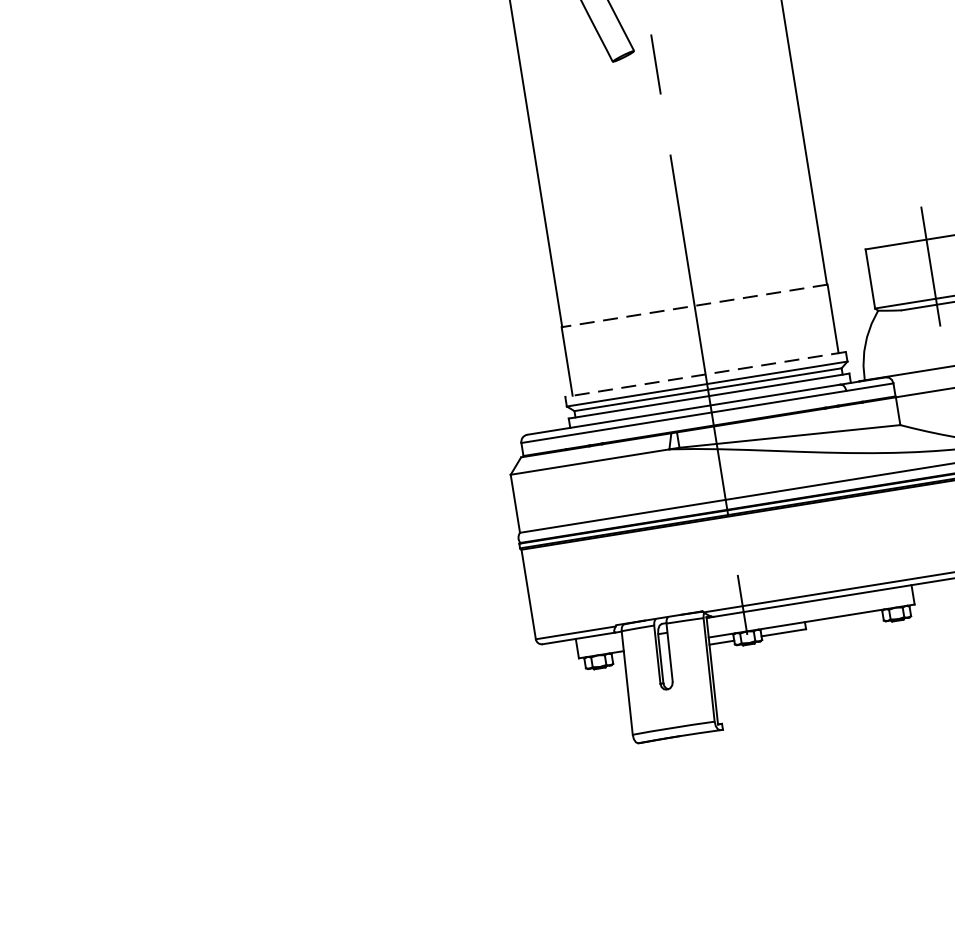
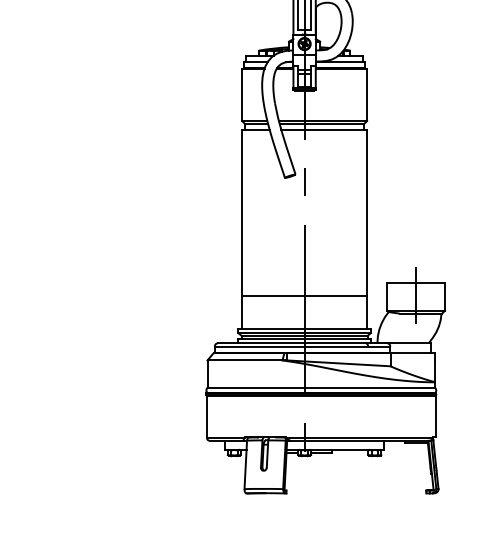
line: (694, 306) -> (304, 296), dashed -> solid
line: (705, 374) -> (304, 328), dashed -> solid

